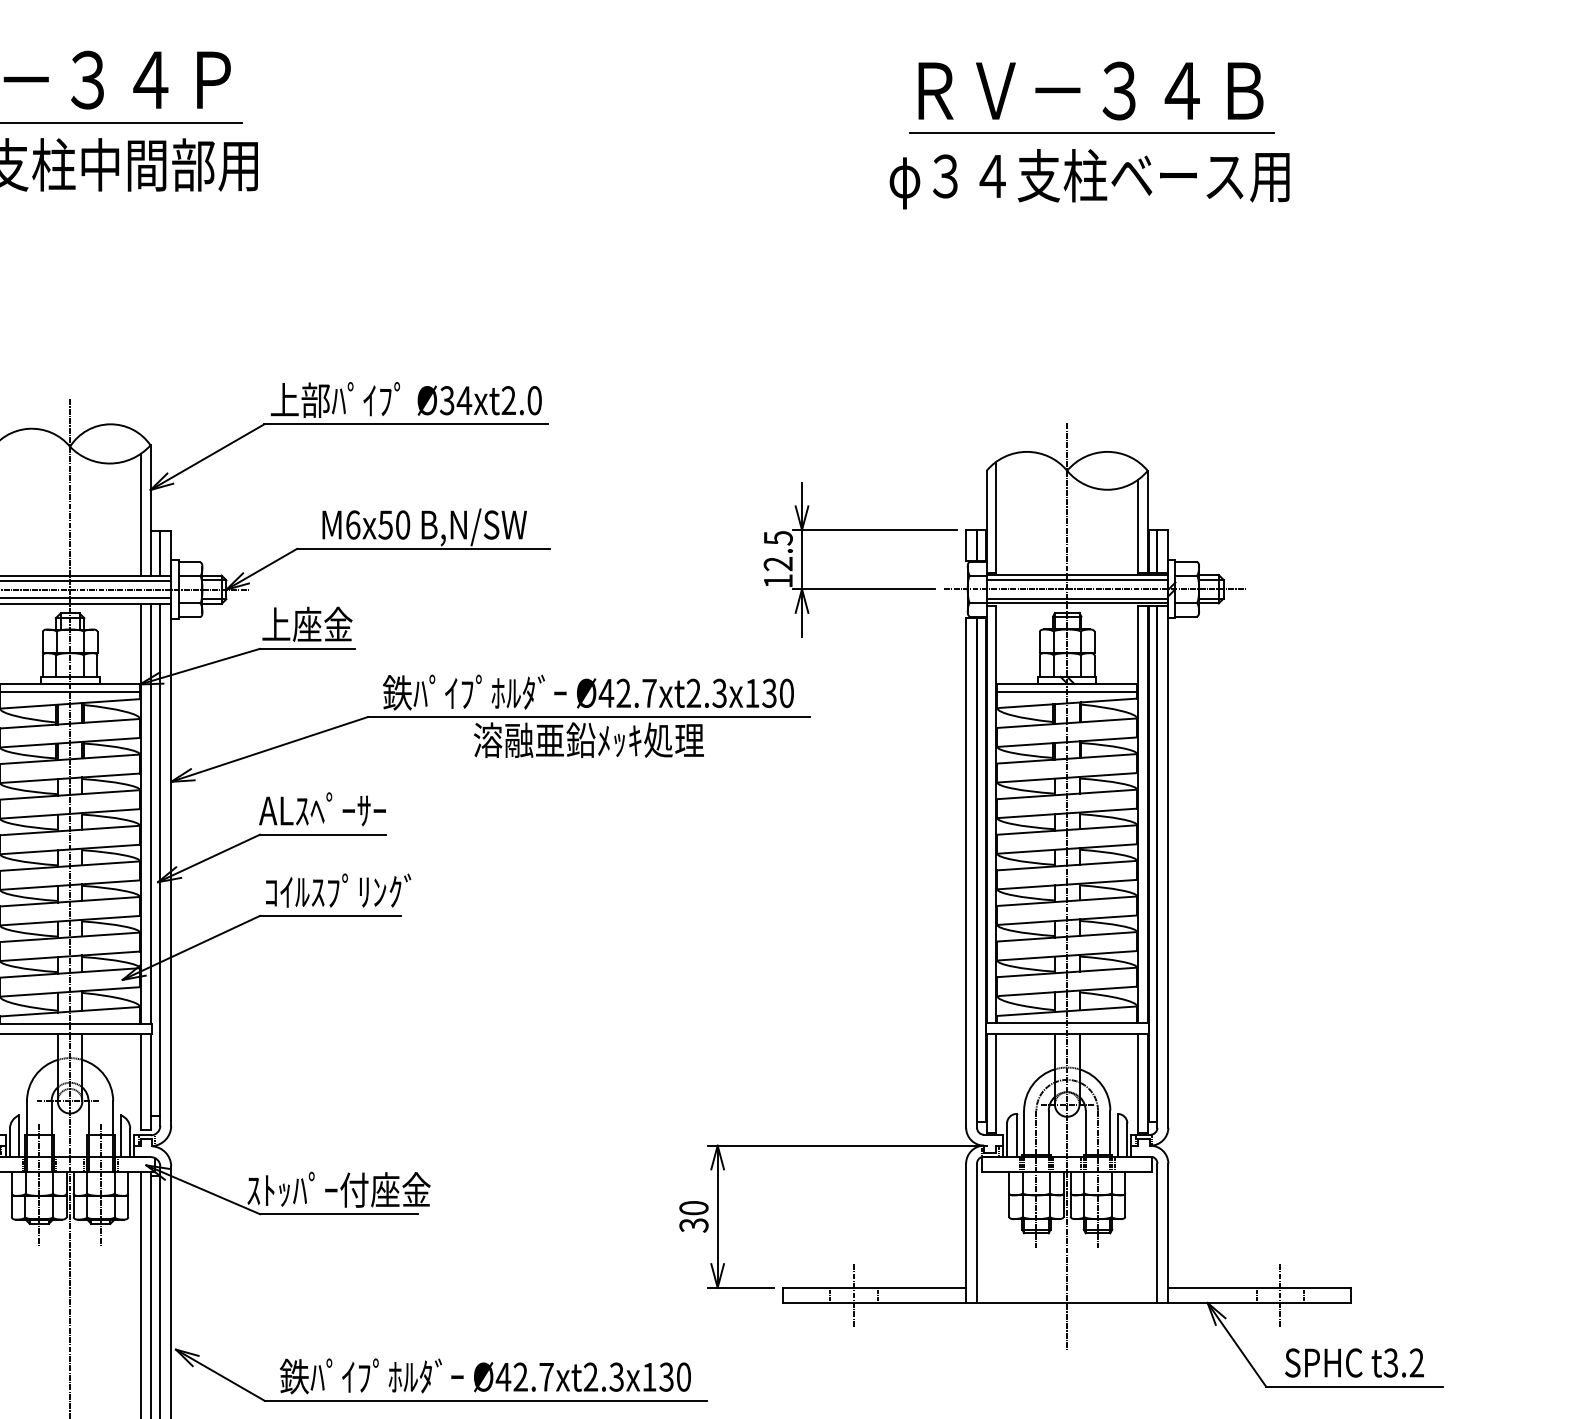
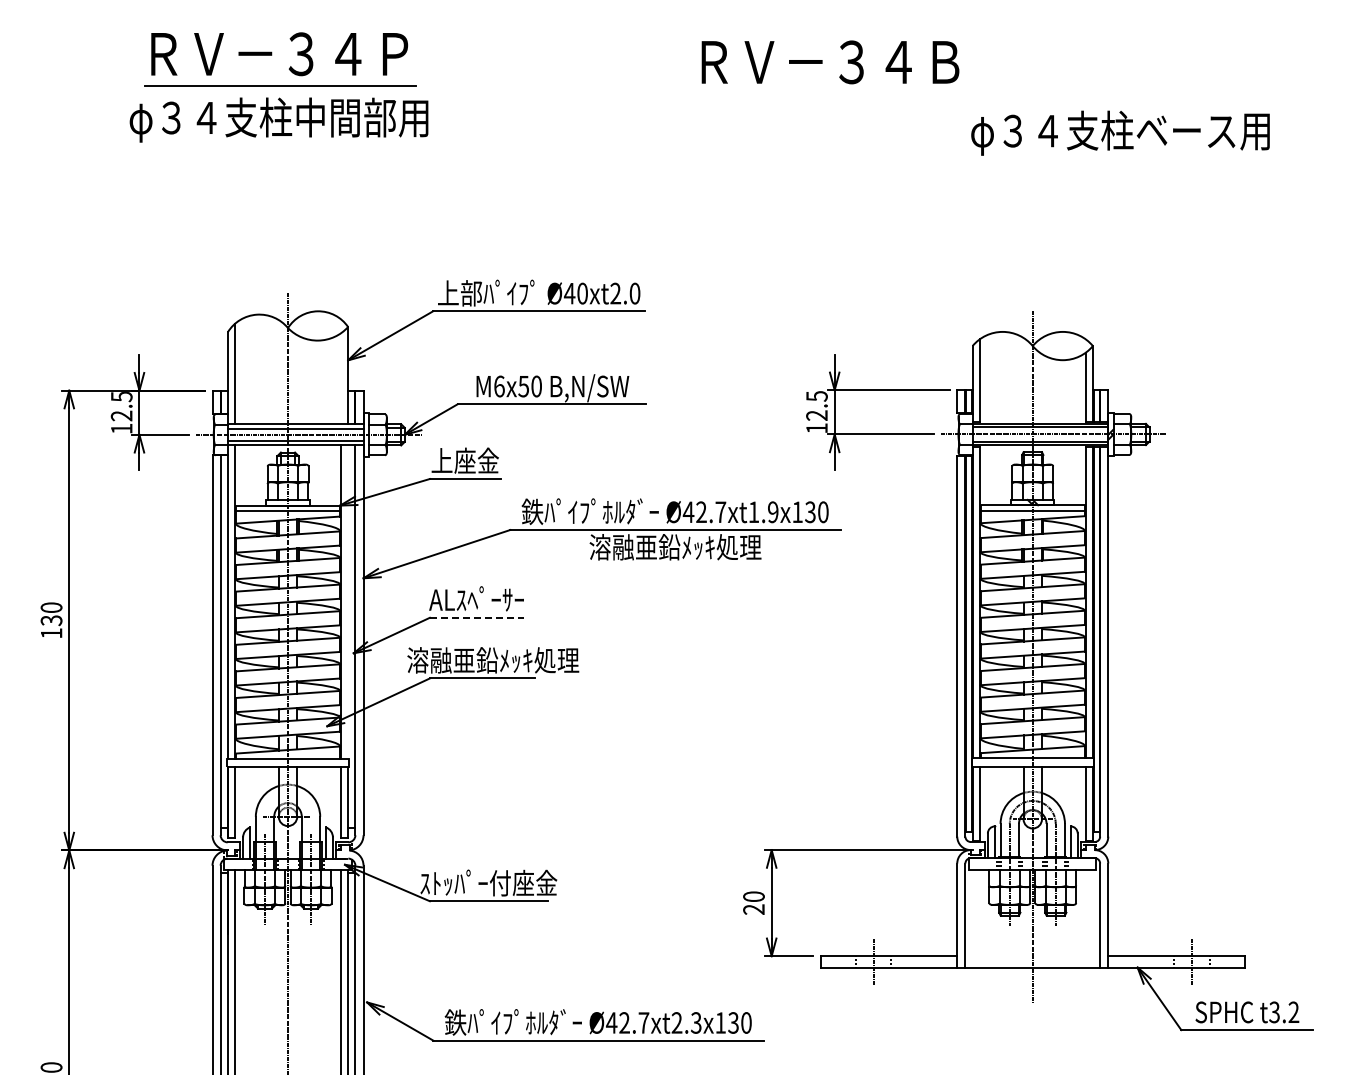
text: (1090, 91) -> (830, 62), moved
line: (1090, 134) -> (1050, 94), removed
text: (1089, 178) -> (1120, 132), moved
text: (454, 400) -> (575, 293), Ø34xt2.0 -> Ø40xt2.0
line: (141, 514) -> (341, 378), removed
text: (706, 693) -> (763, 512), Ø42.7xt2.3x130 -> Ø42.7xt1.9x130
line: (151, 812) -> (348, 601), removed
line: (323, 834) -> (477, 617), solid -> dashed
text: (345, 890) -> (493, 659), ｺｲﾙｽﾌﾟﾘﾝｸﾞ -> 溶融亜鉛ﾒｯｷ処理
text: (693, 1225) -> (753, 909), 30 -> 20

